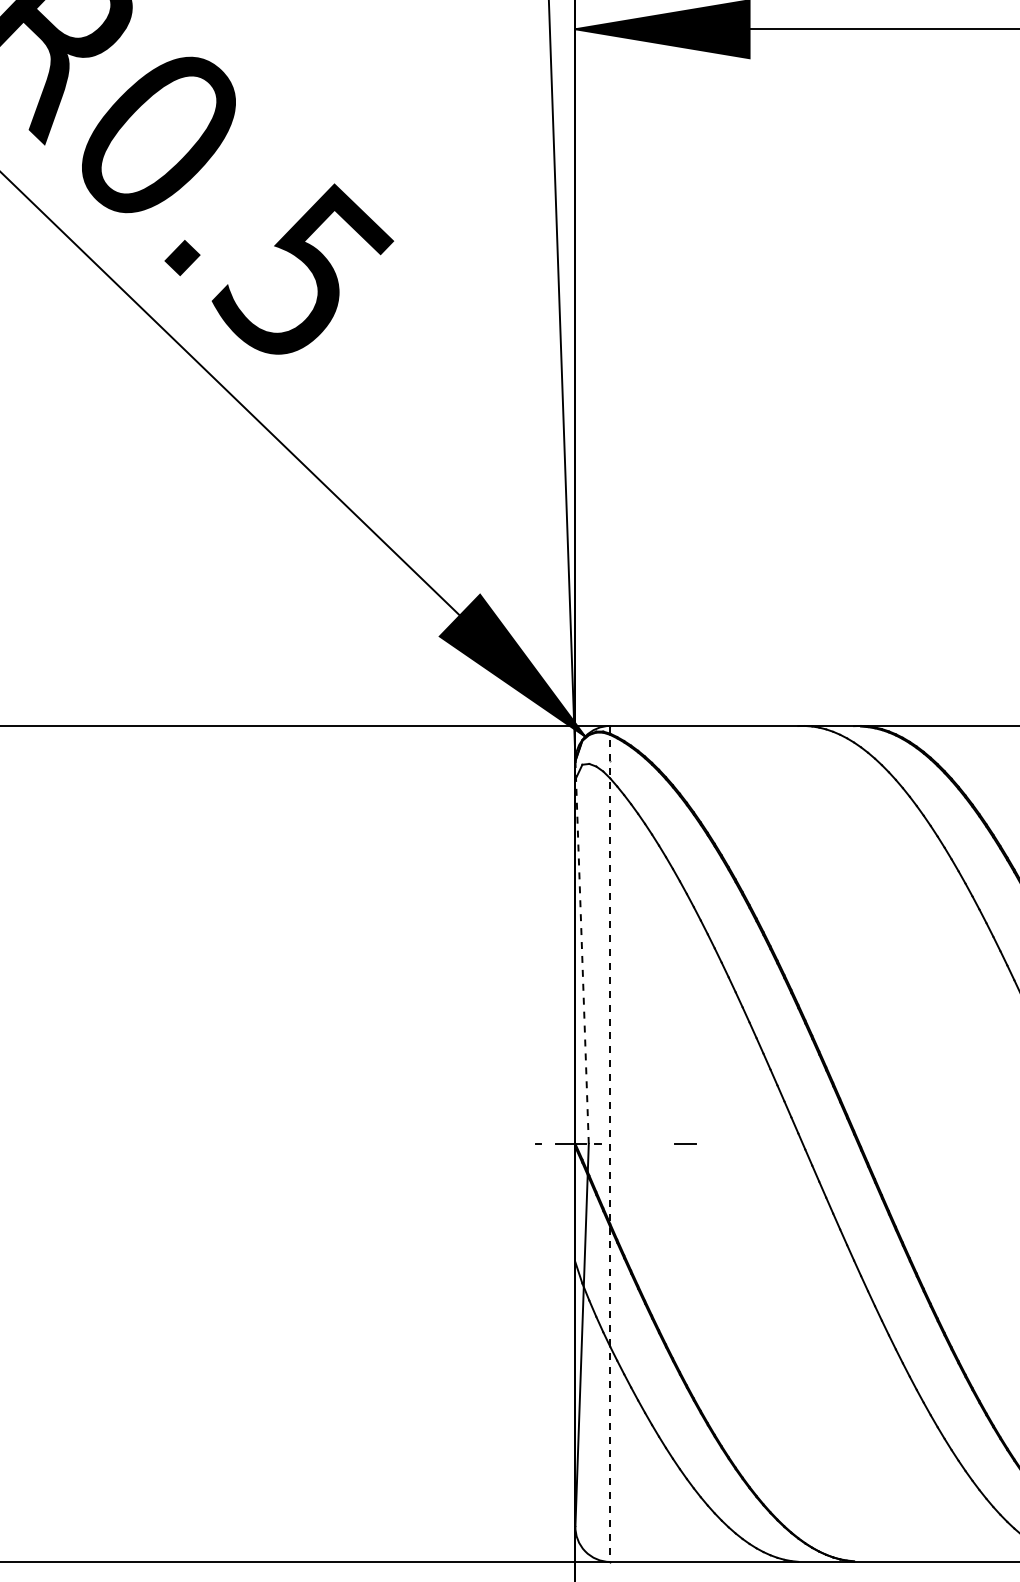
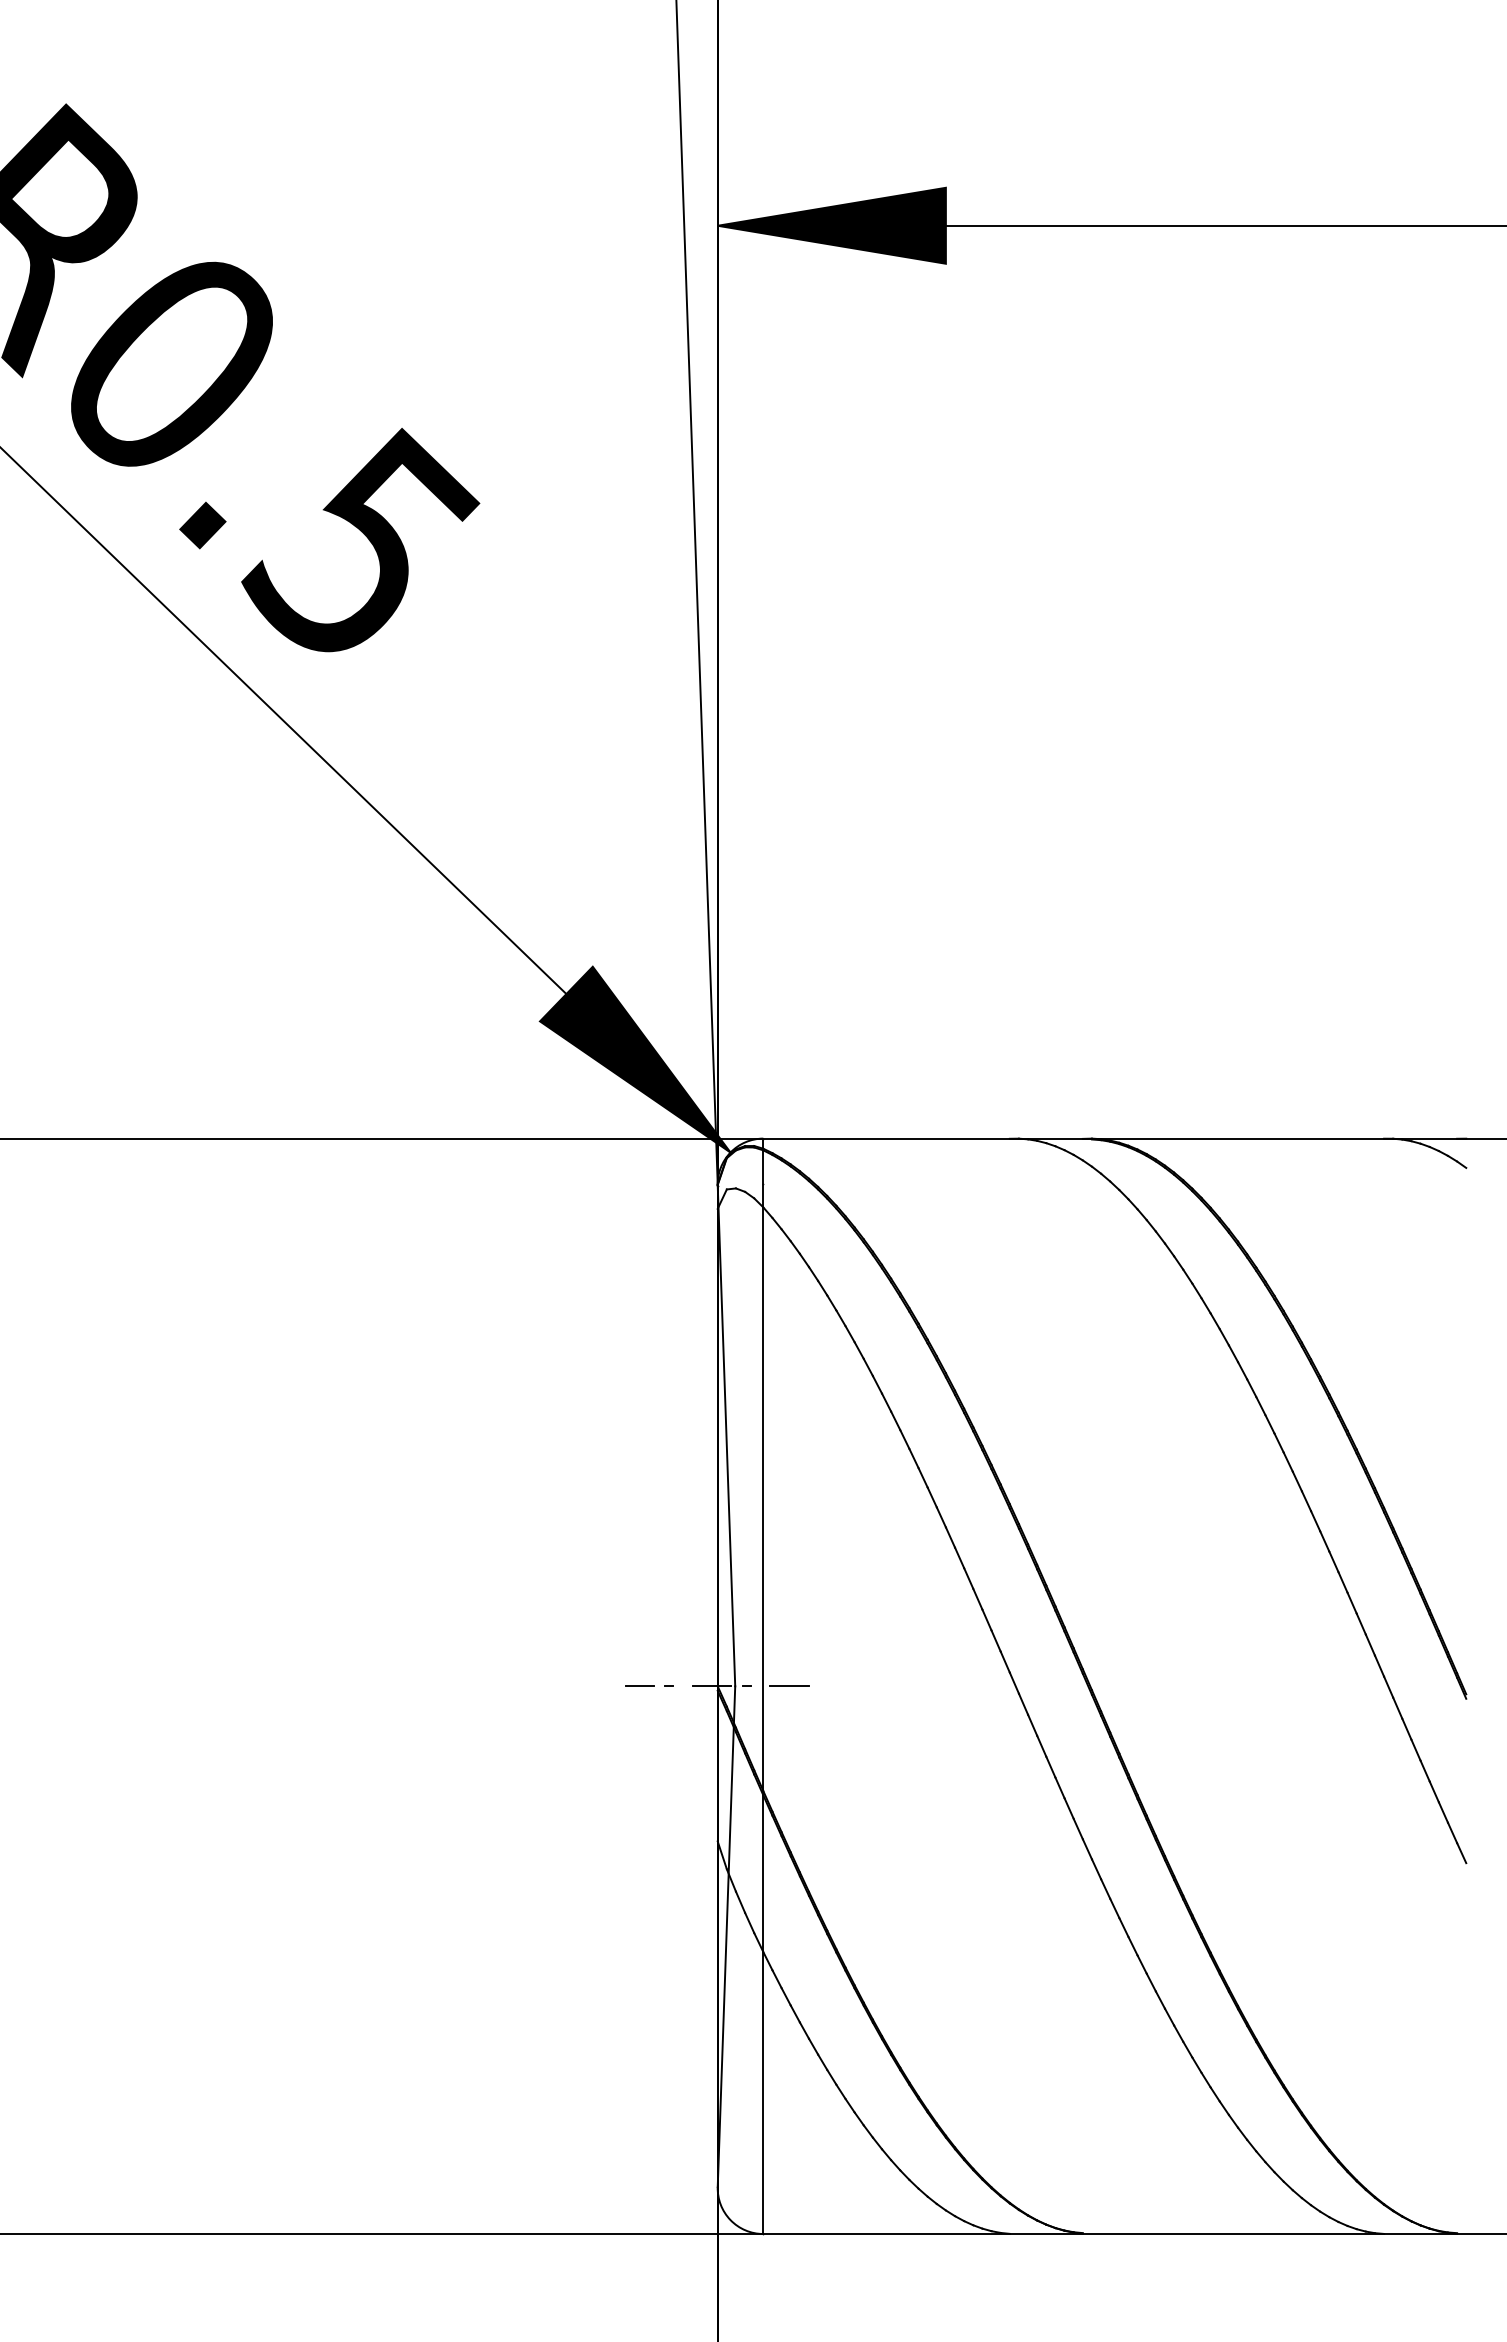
line: (582, 952) -> (726, 1435), dashed -> solid
line: (685, 1143) -> (639, 1685), moved
line: (610, 1144) -> (763, 1686), dashed -> solid
line: (630, 1144) -> (789, 1686), added

